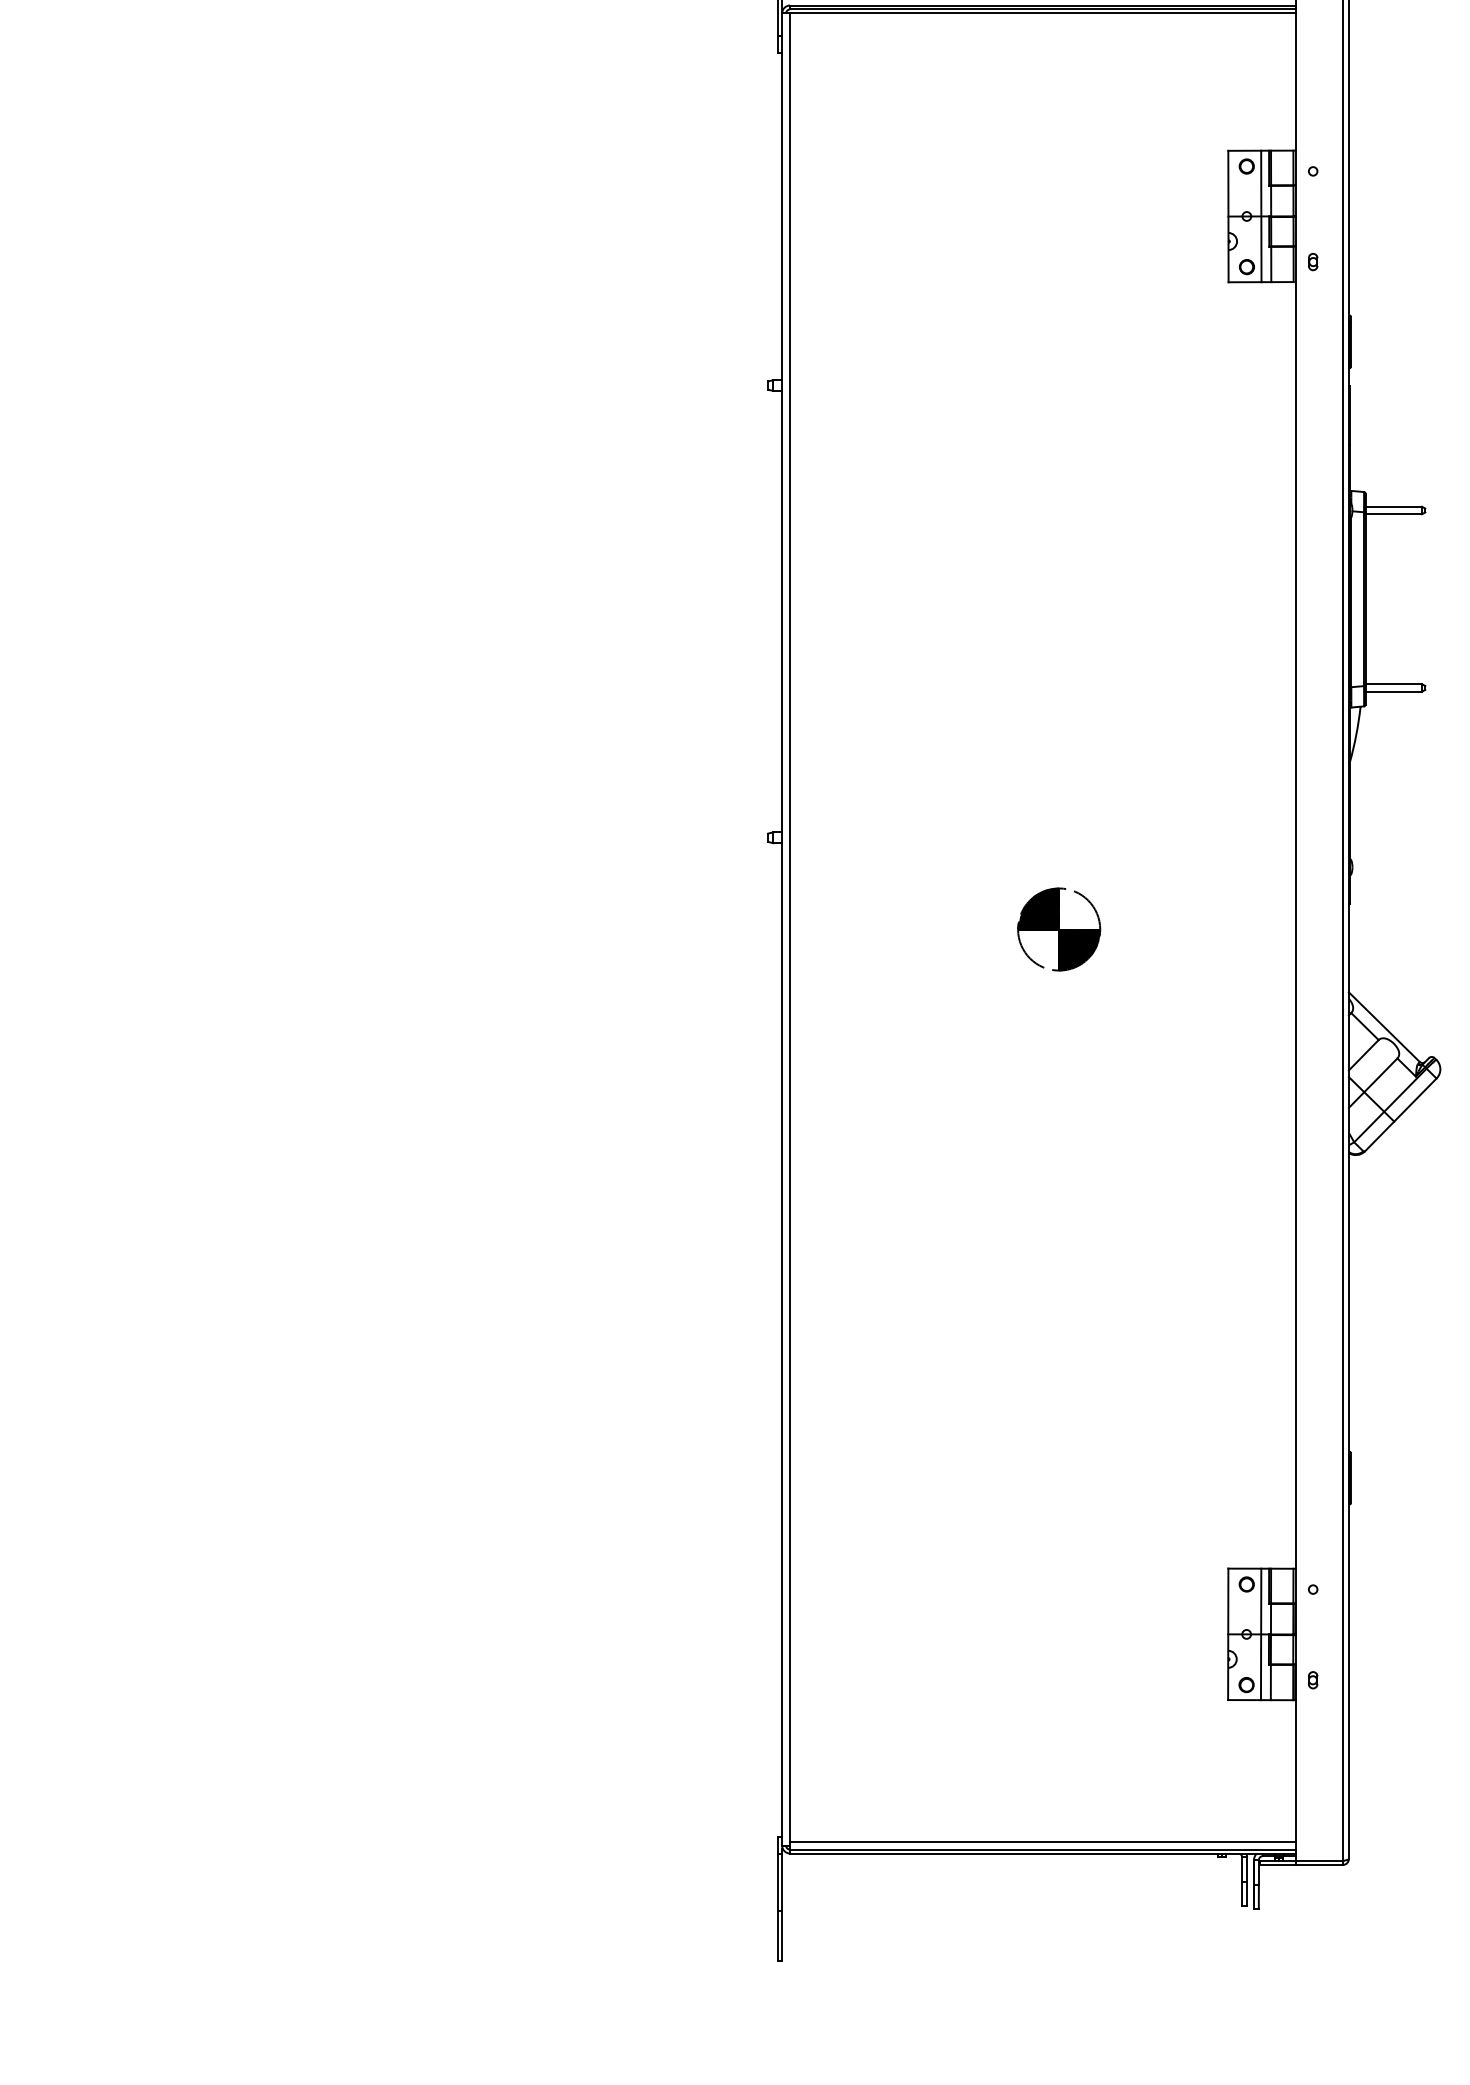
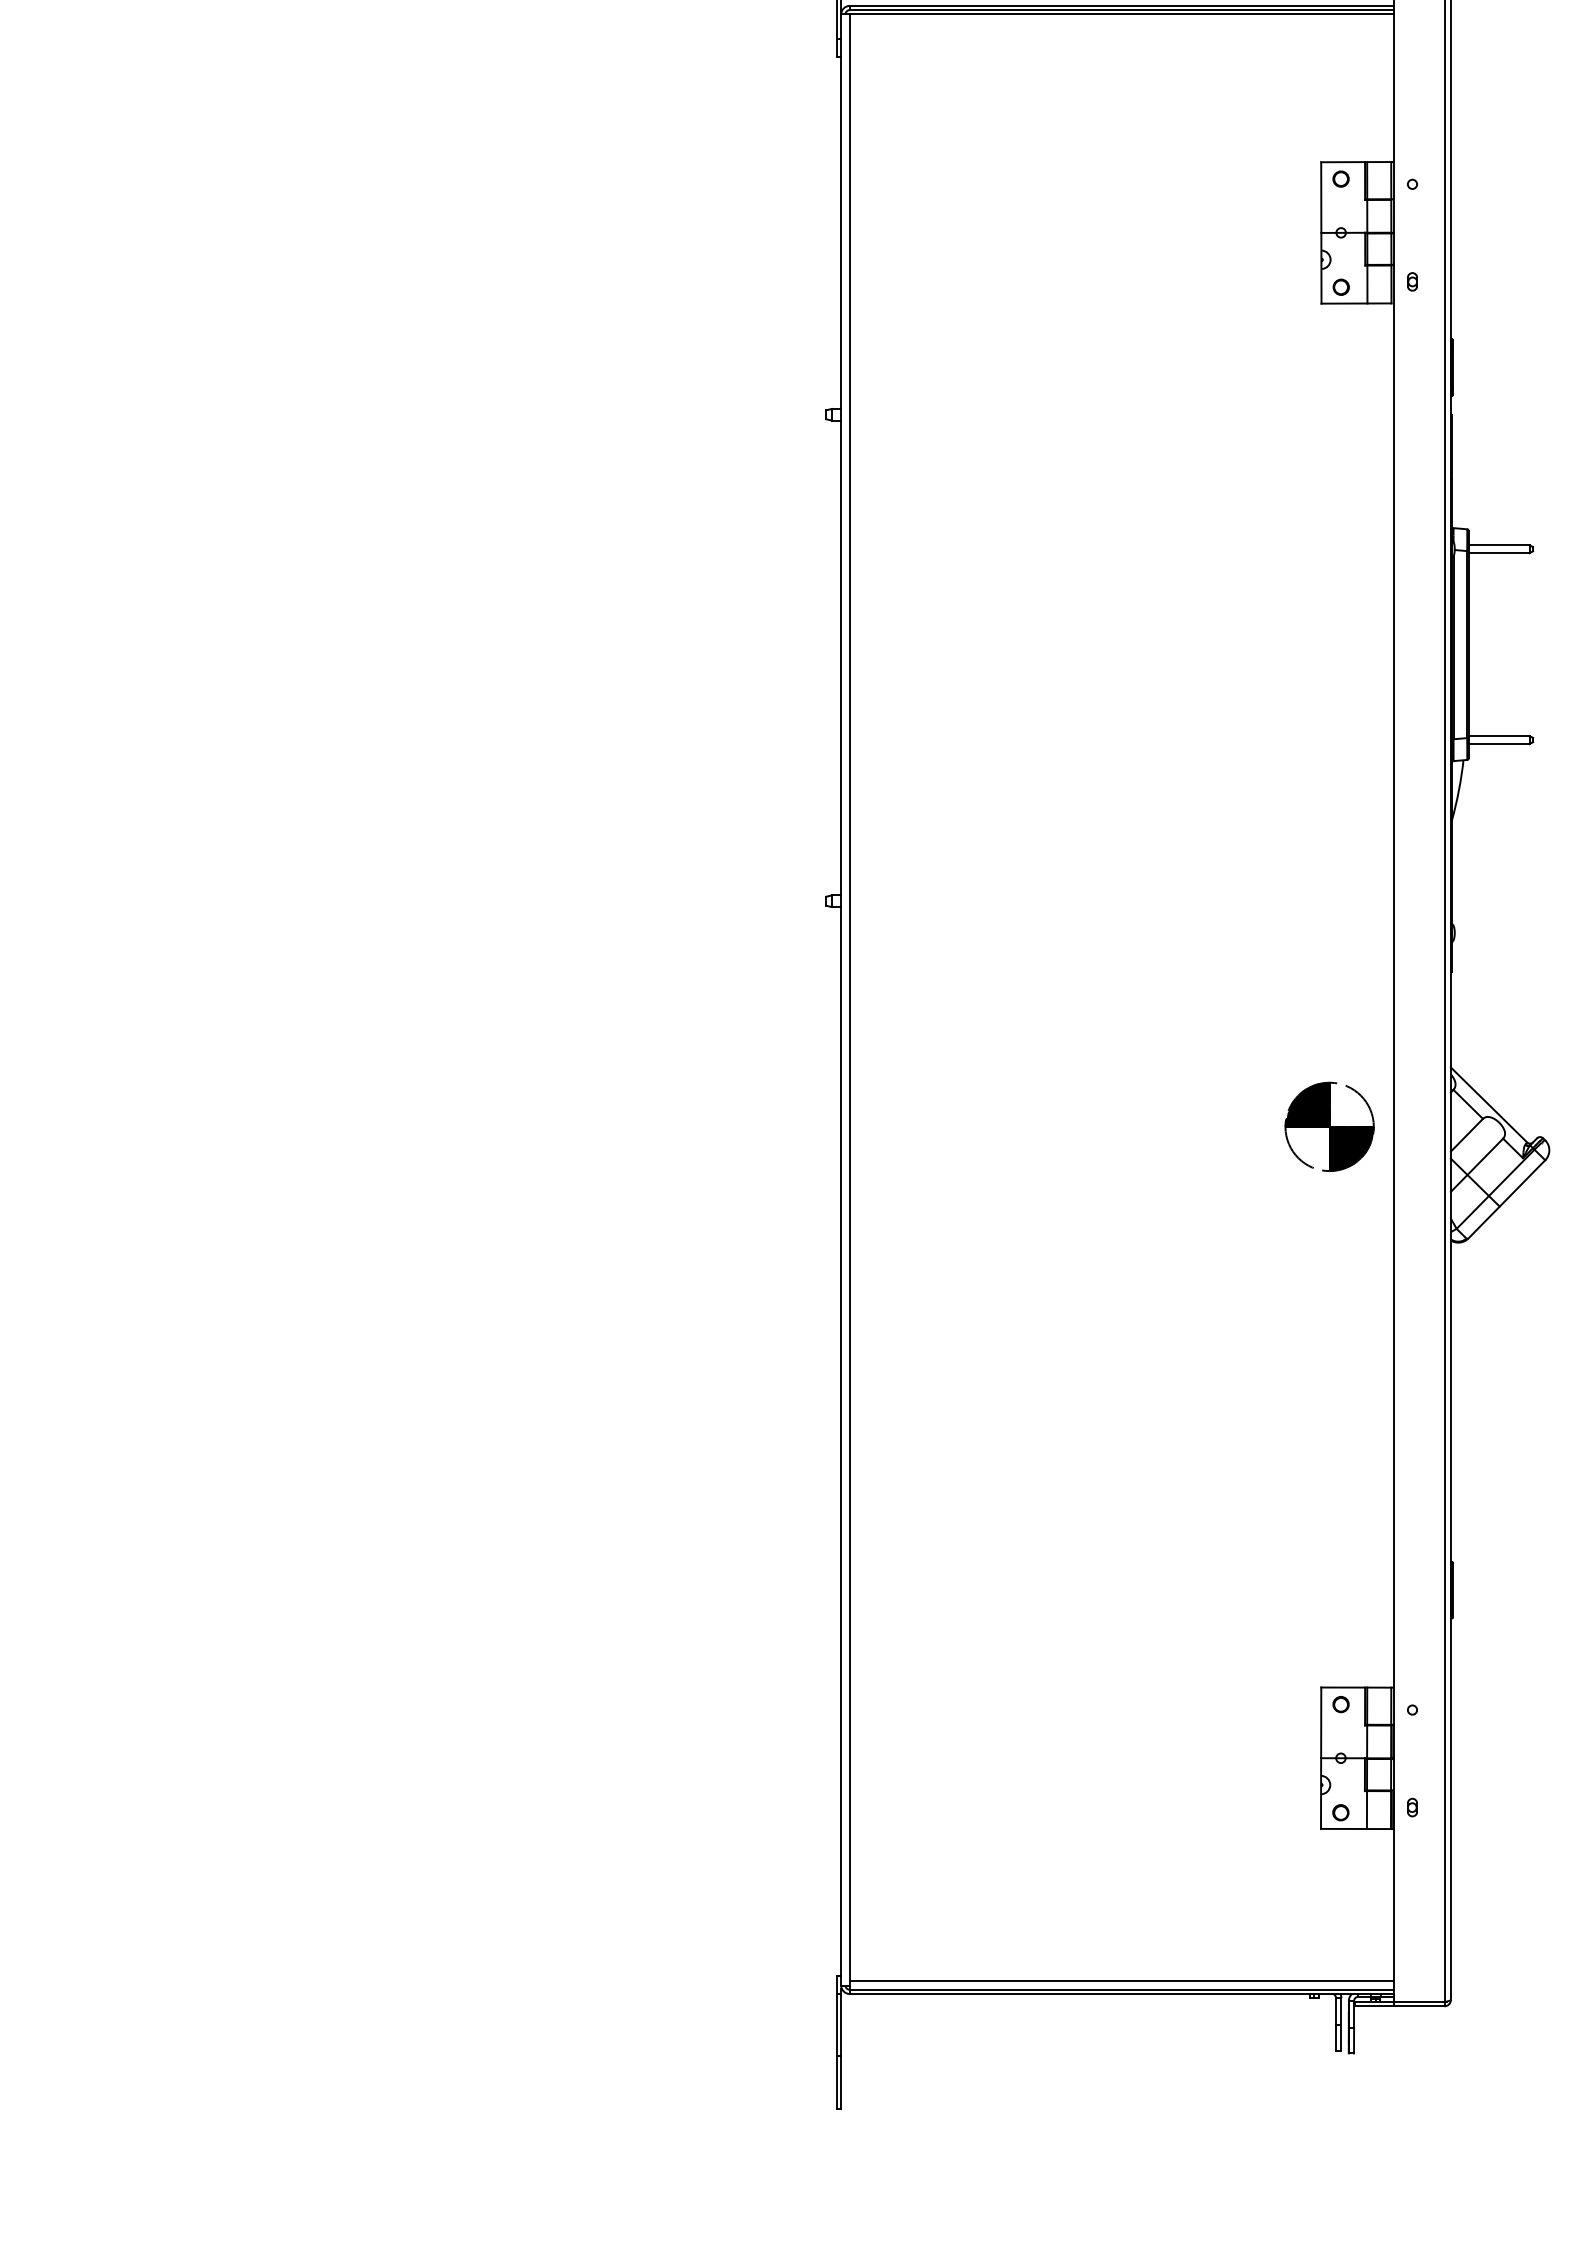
line: (1261, 216) -> (1356, 232), removed
part: (1059, 929) -> (1330, 1126), moved
line: (1260, 1634) -> (1355, 1758), removed

